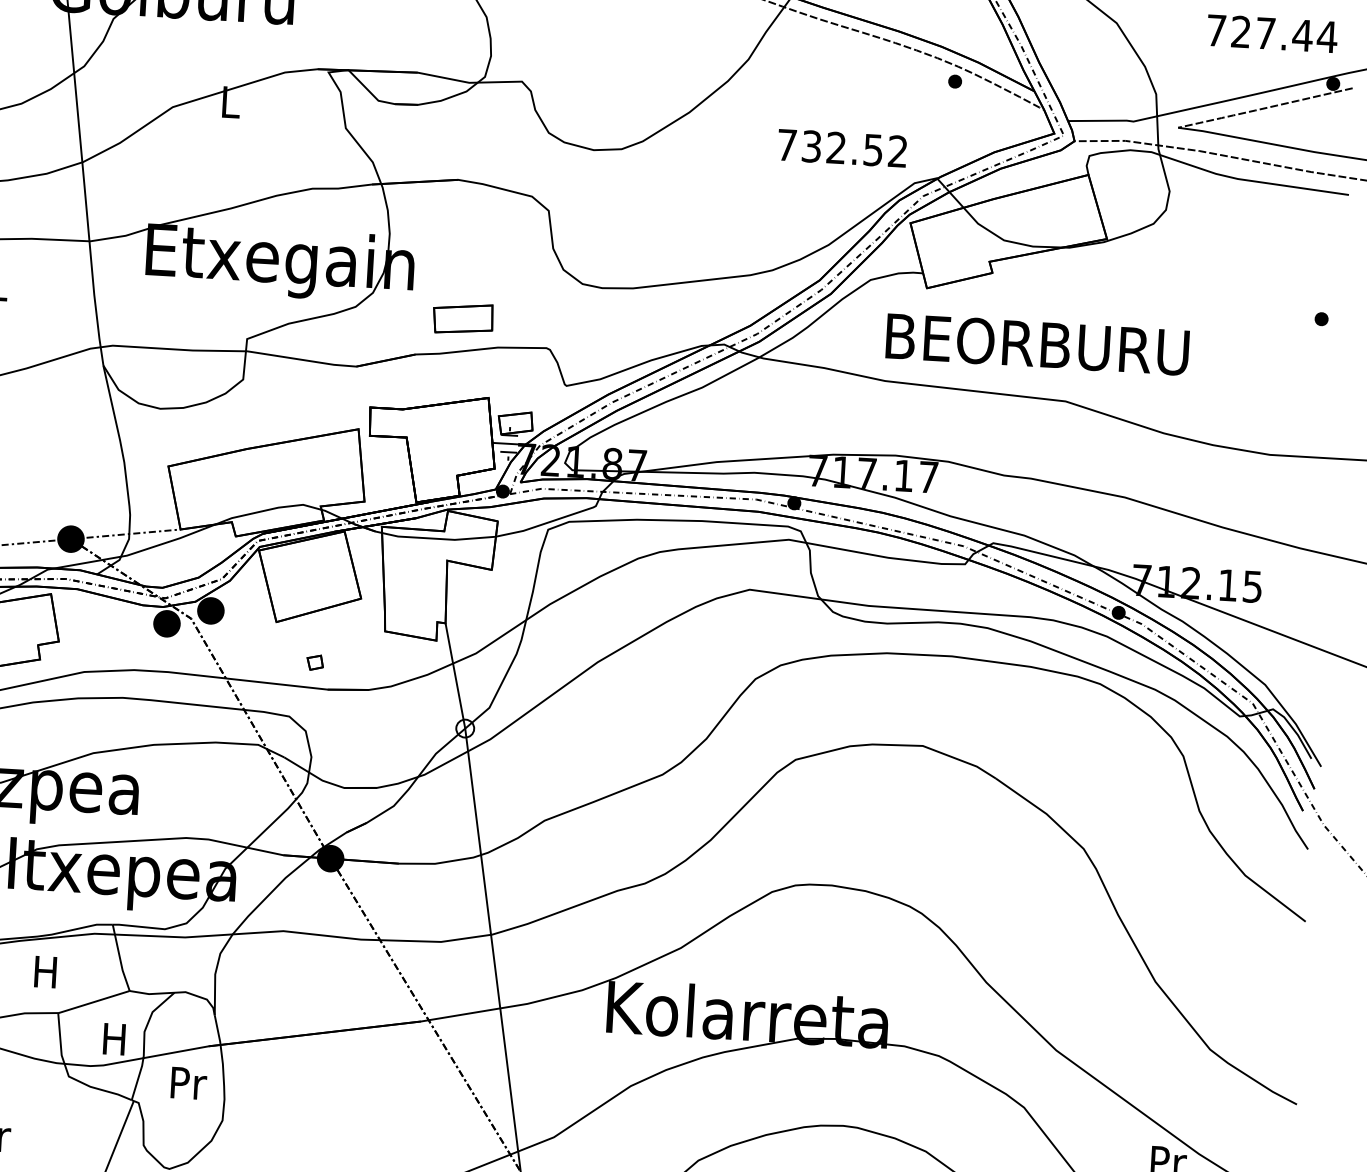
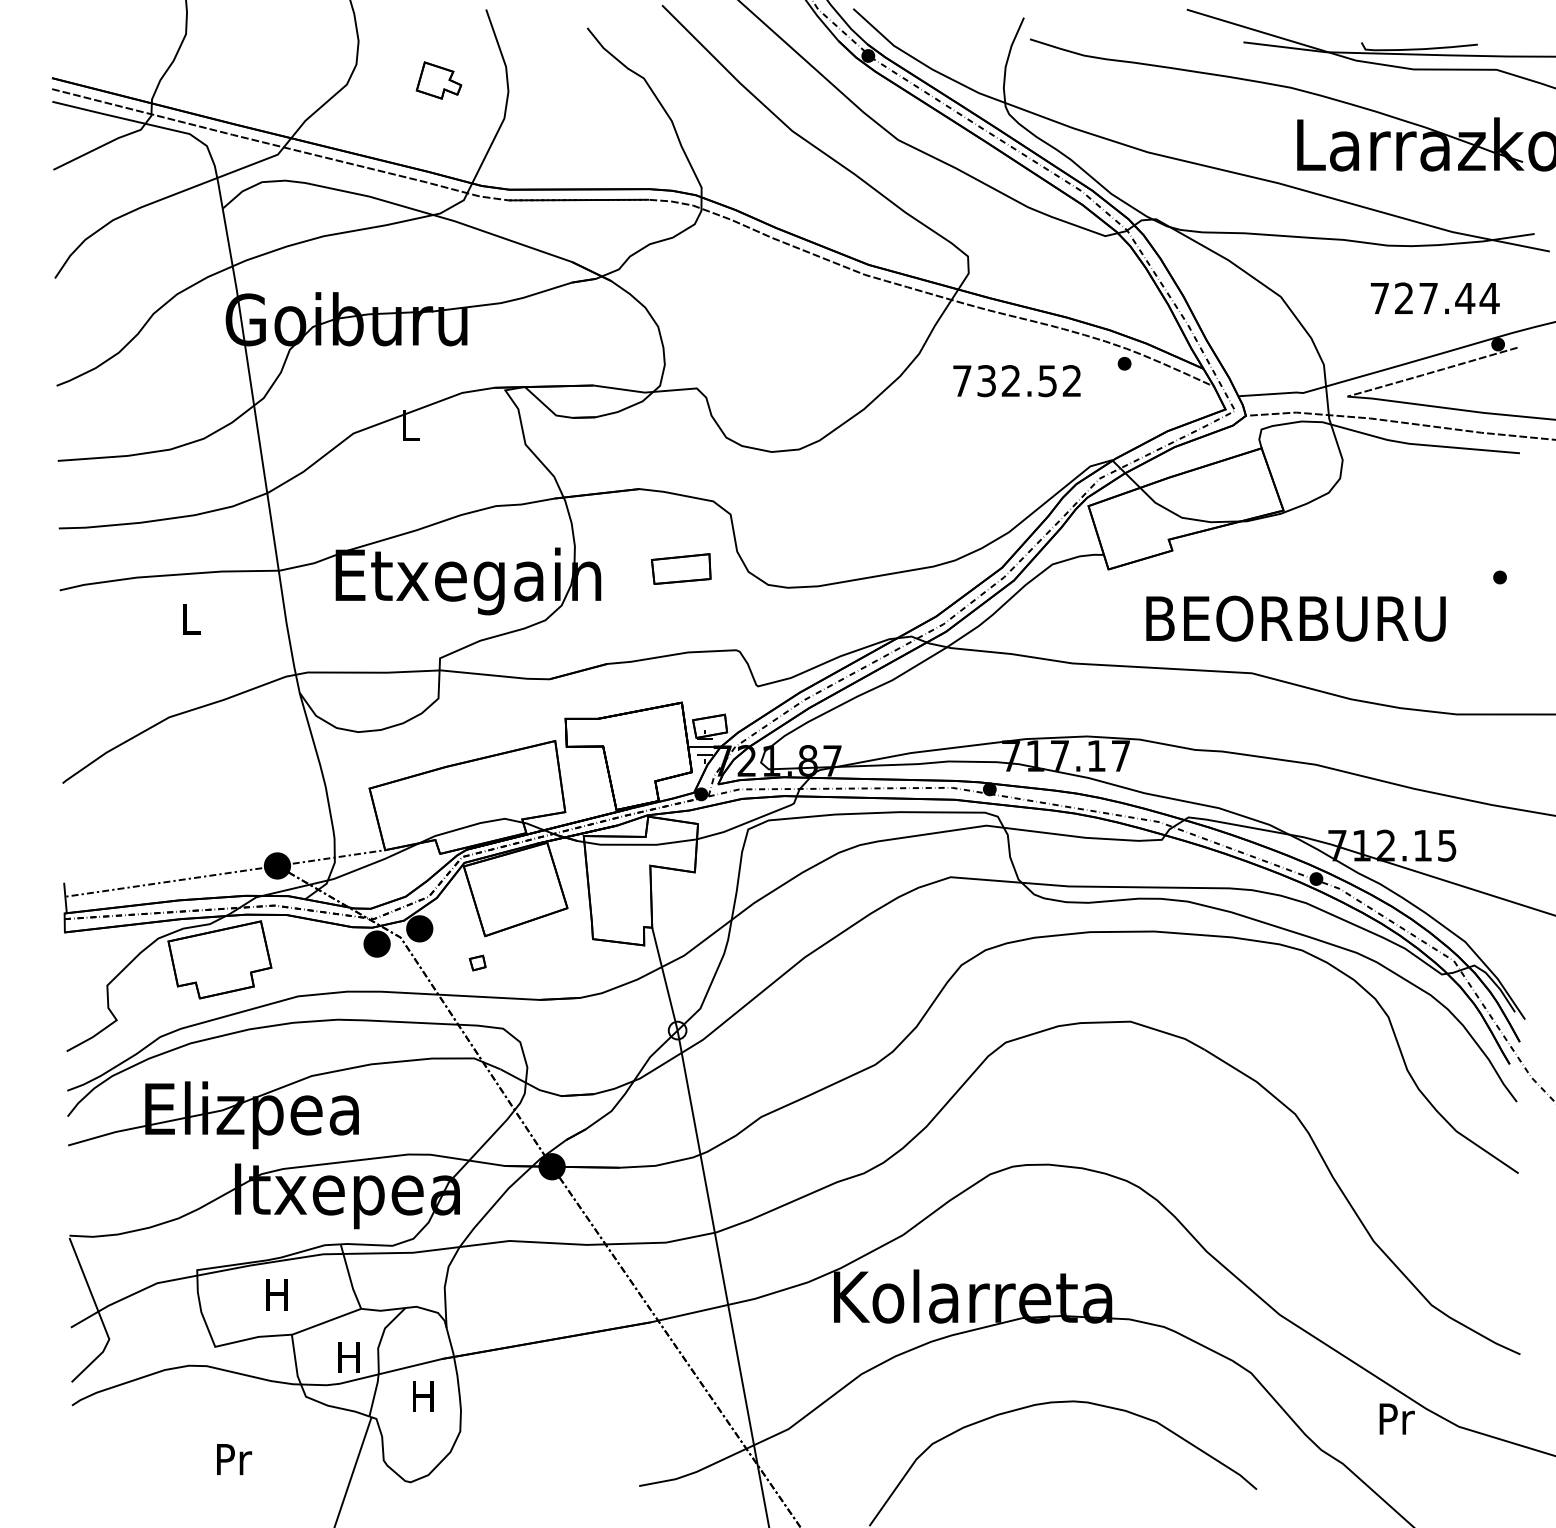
text: (841, 148) -> (1016, 381), moved
part: (463, 318) -> (681, 568), moved
text: (1037, 344) -> (1295, 618), moved
part: (315, 662) -> (477, 962), moved
text: (188, 1083) -> (424, 1396), Pr -> H

